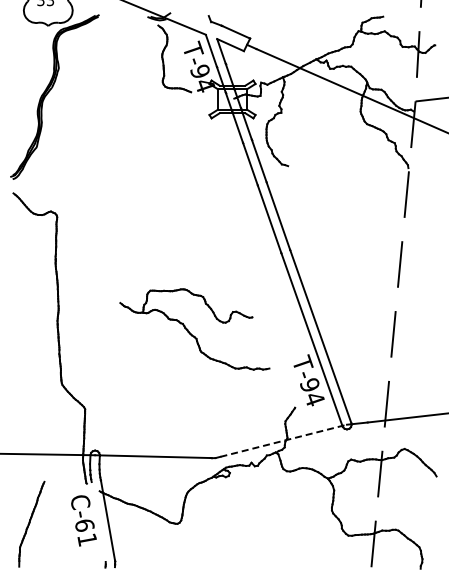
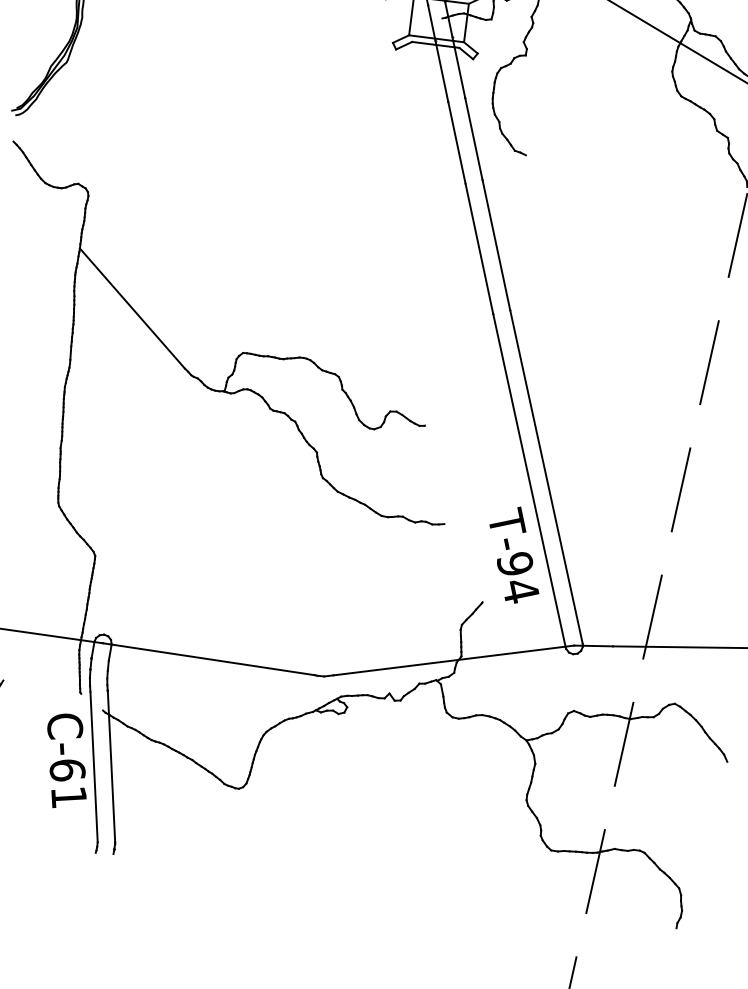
line: (88, 274) -> (132, 308), added
line: (284, 440) -> (455, 660), dashed -> solid
line: (98, 521) -> (93, 766), added

